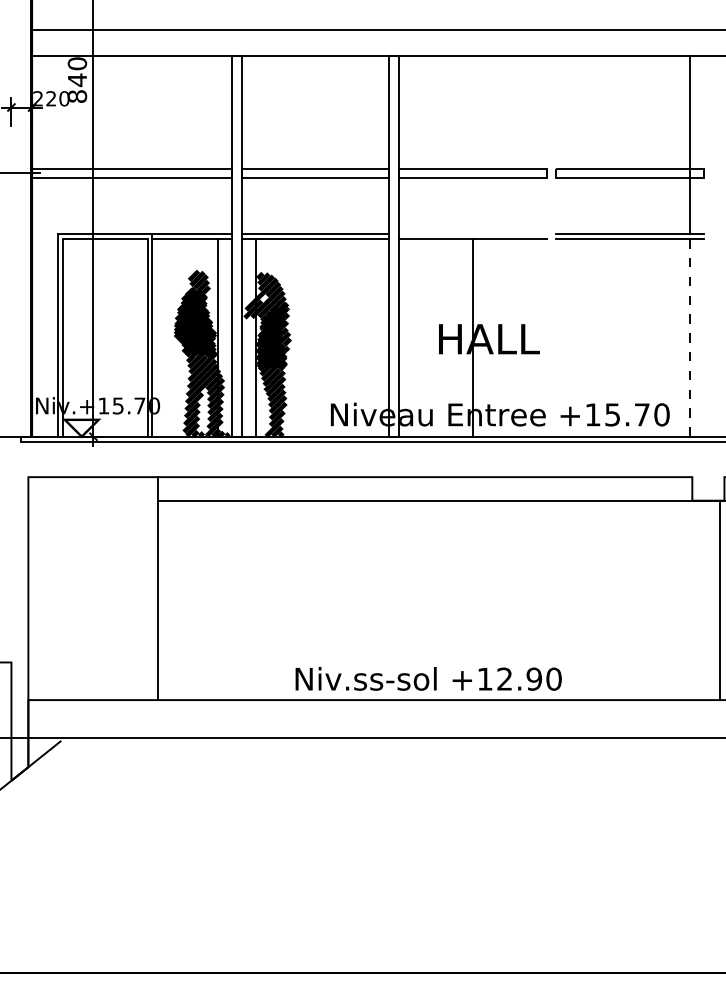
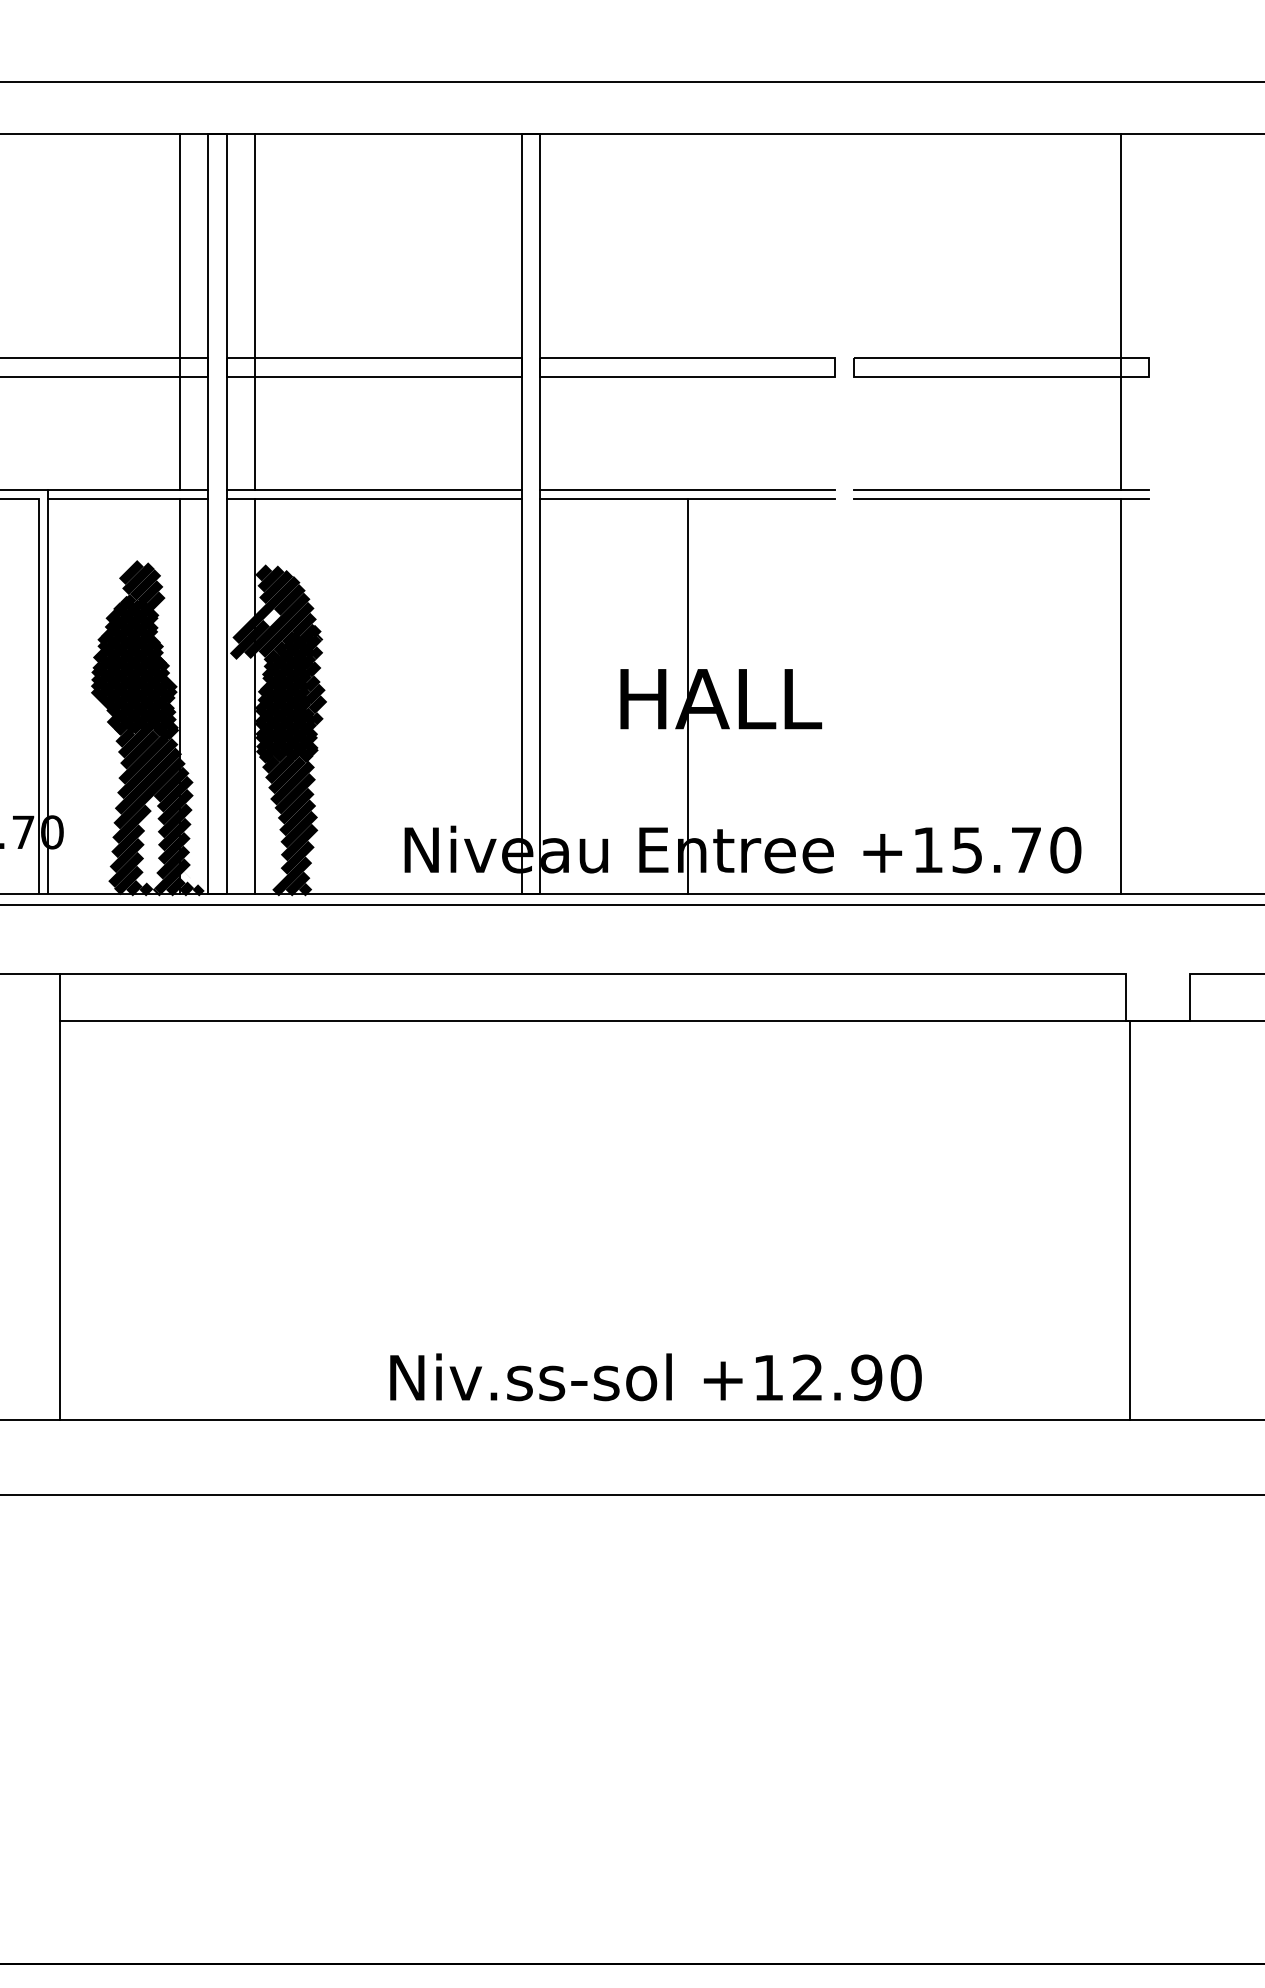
line: (218, 145) -> (180, 312), added
line: (255, 145) -> (254, 312), added
line: (472, 234) -> (687, 490), added
line: (689, 337) -> (1120, 695), dashed -> solid
line: (720, 600) -> (1130, 1220), moved
text: (428, 678) -> (655, 1376), moved

